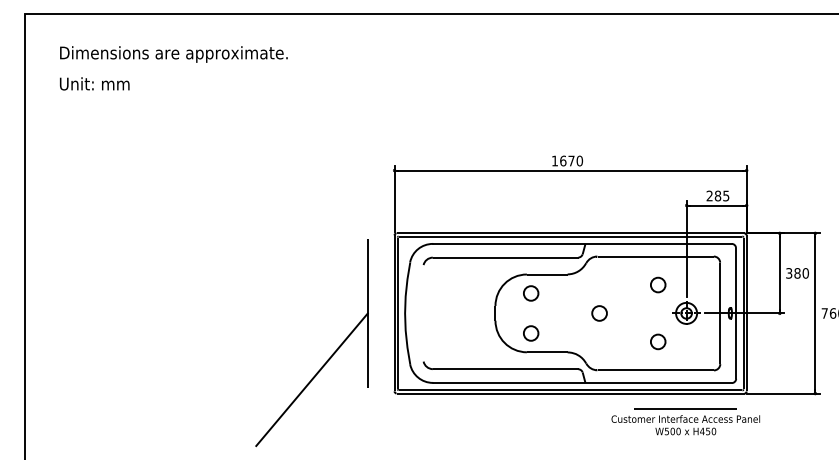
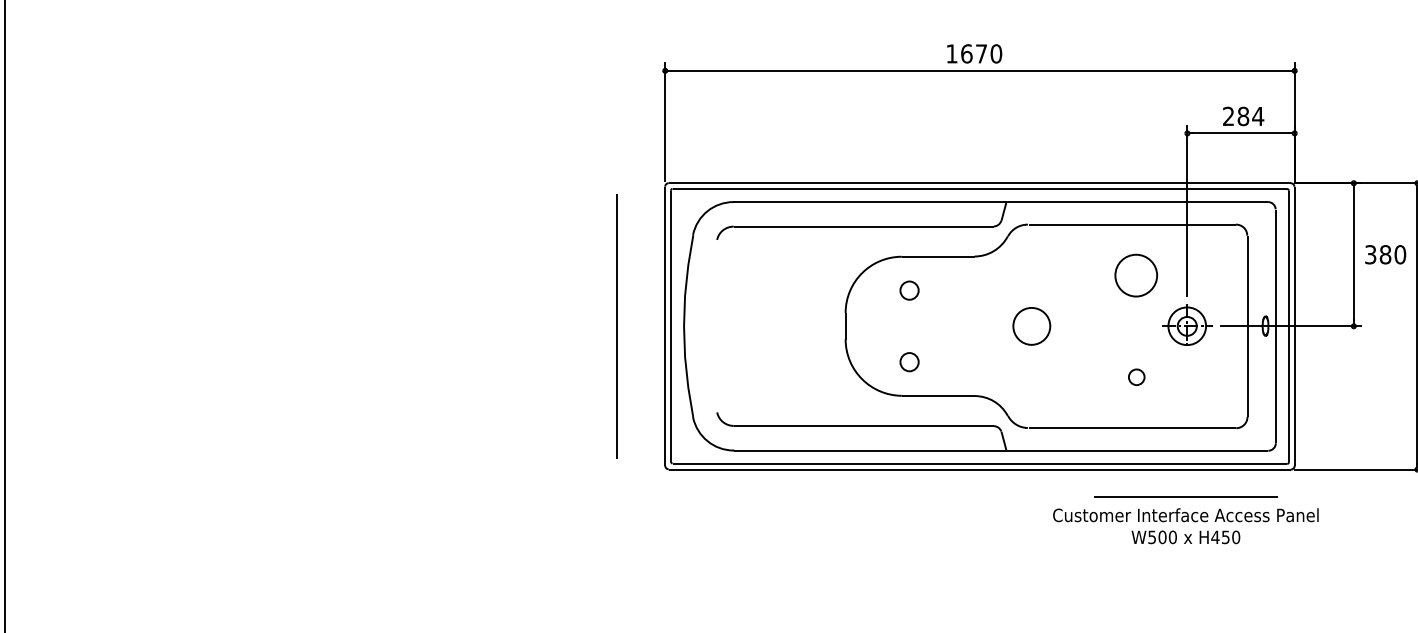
text: (725, 195) -> (1256, 115), 285 -> 284
part: (658, 284) -> (1137, 274), size x1.6
part: (531, 293) -> (910, 290), size x0.7
part: (599, 313) -> (1031, 326), size x1.4
part: (531, 333) -> (910, 362), size x0.7
part: (658, 341) -> (1137, 376), size x0.6
line: (311, 379) -> (516, 444), removed

